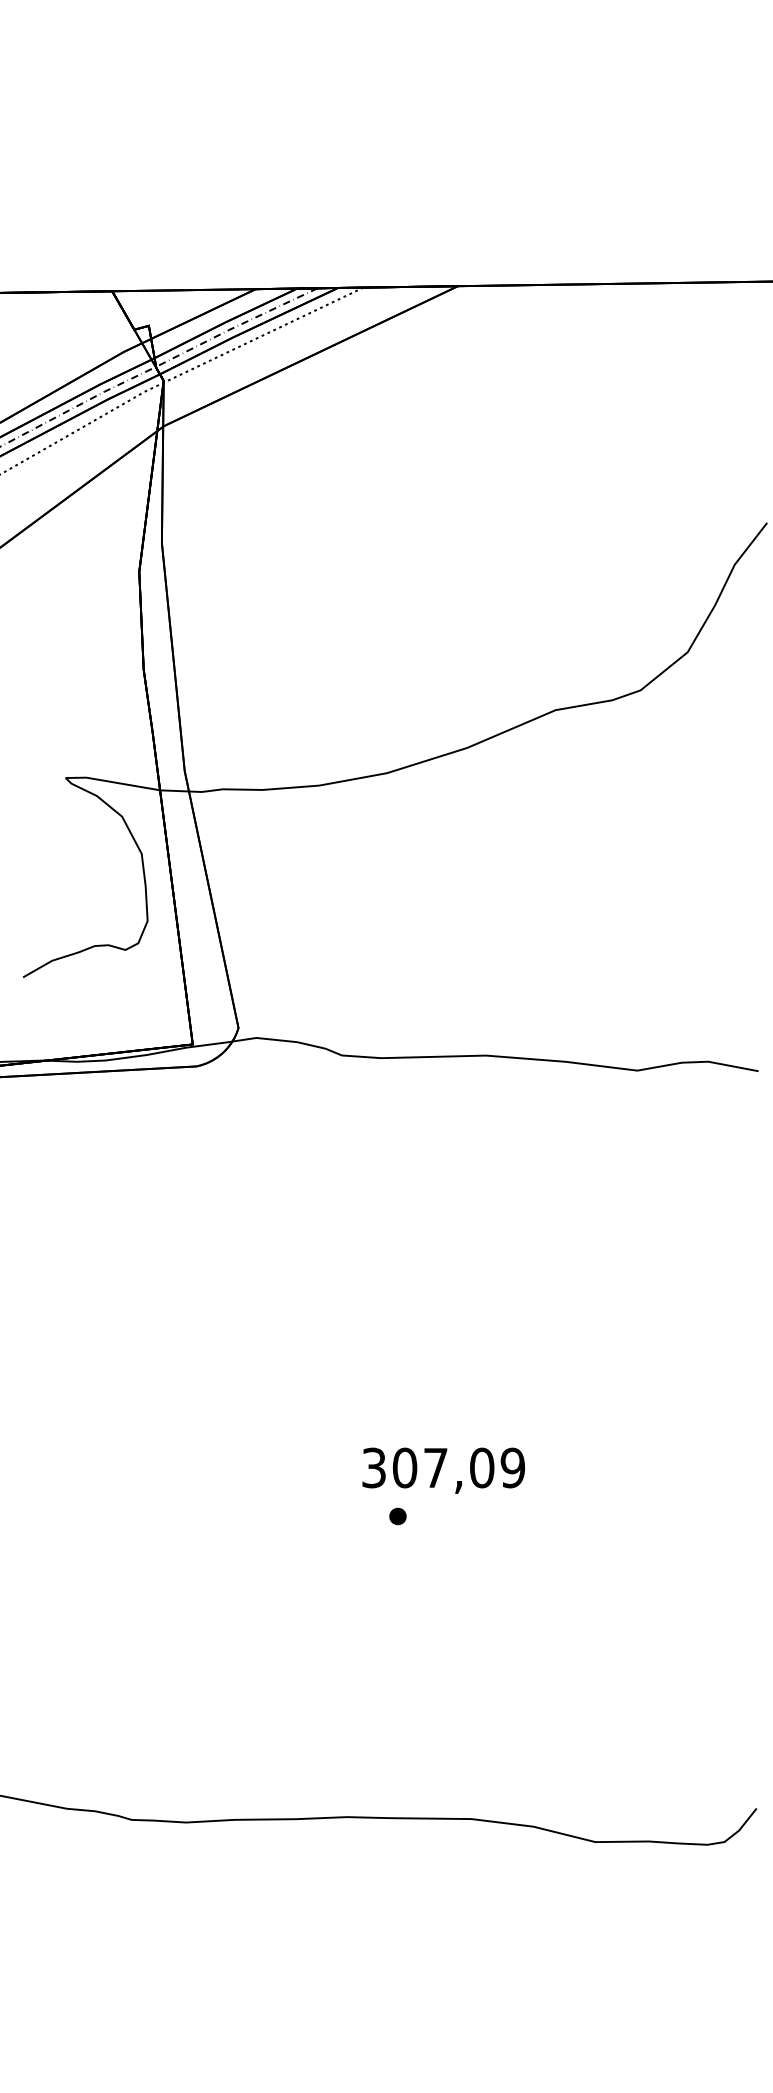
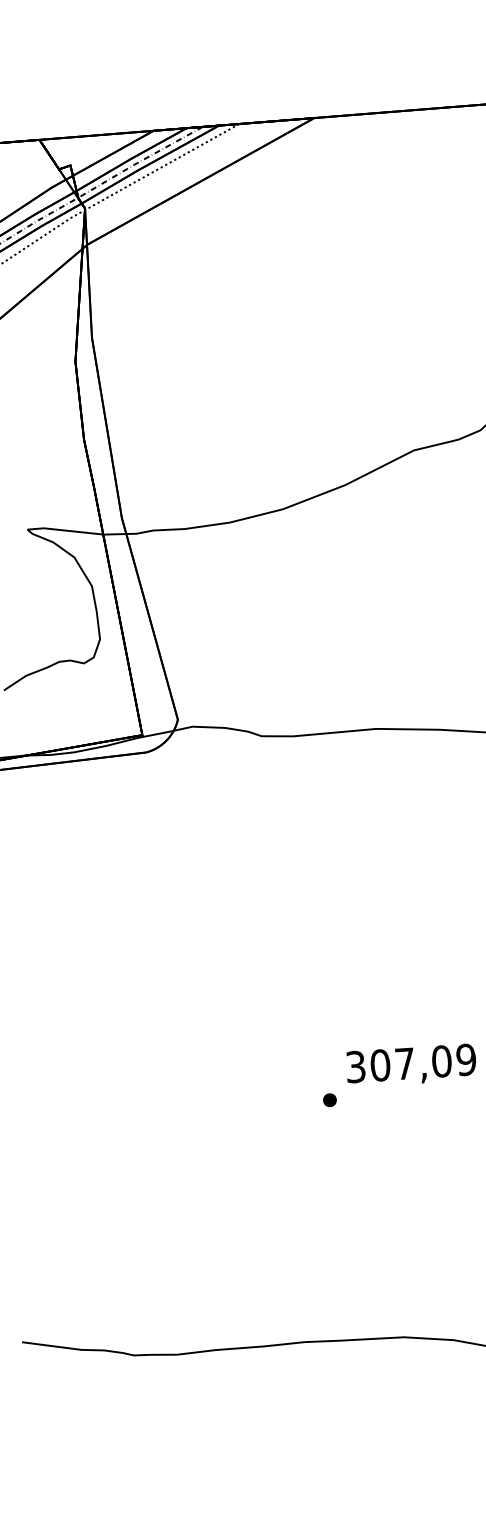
text: (443, 1470) -> (411, 1065), moved

